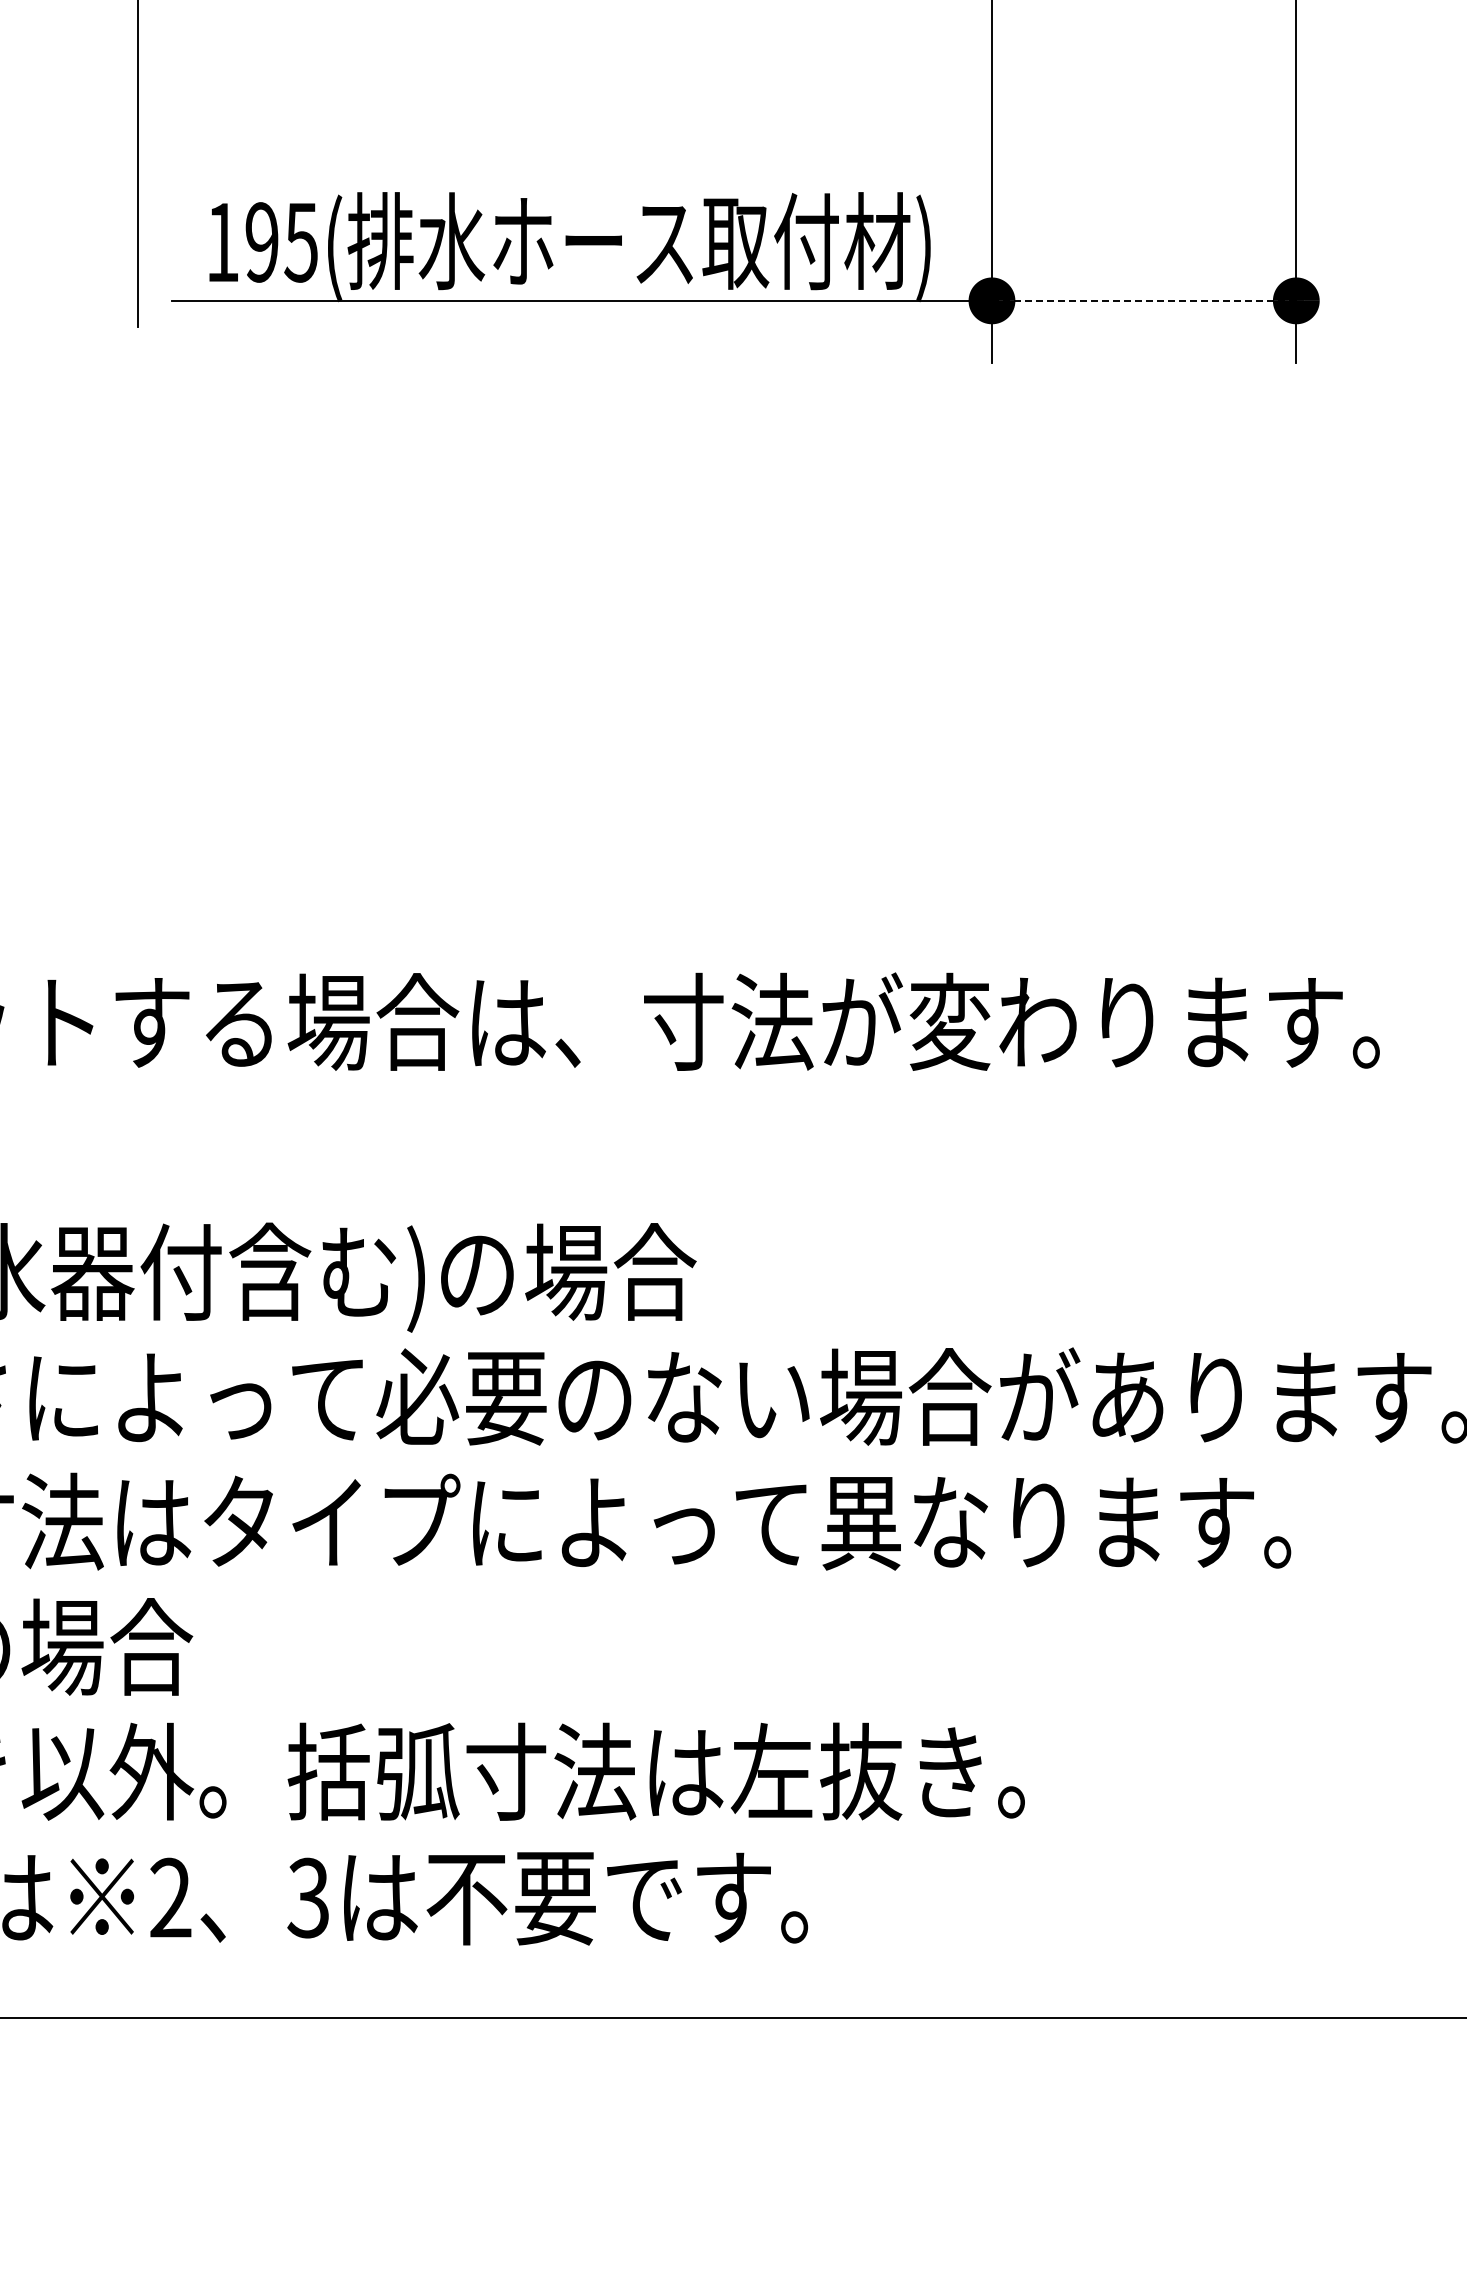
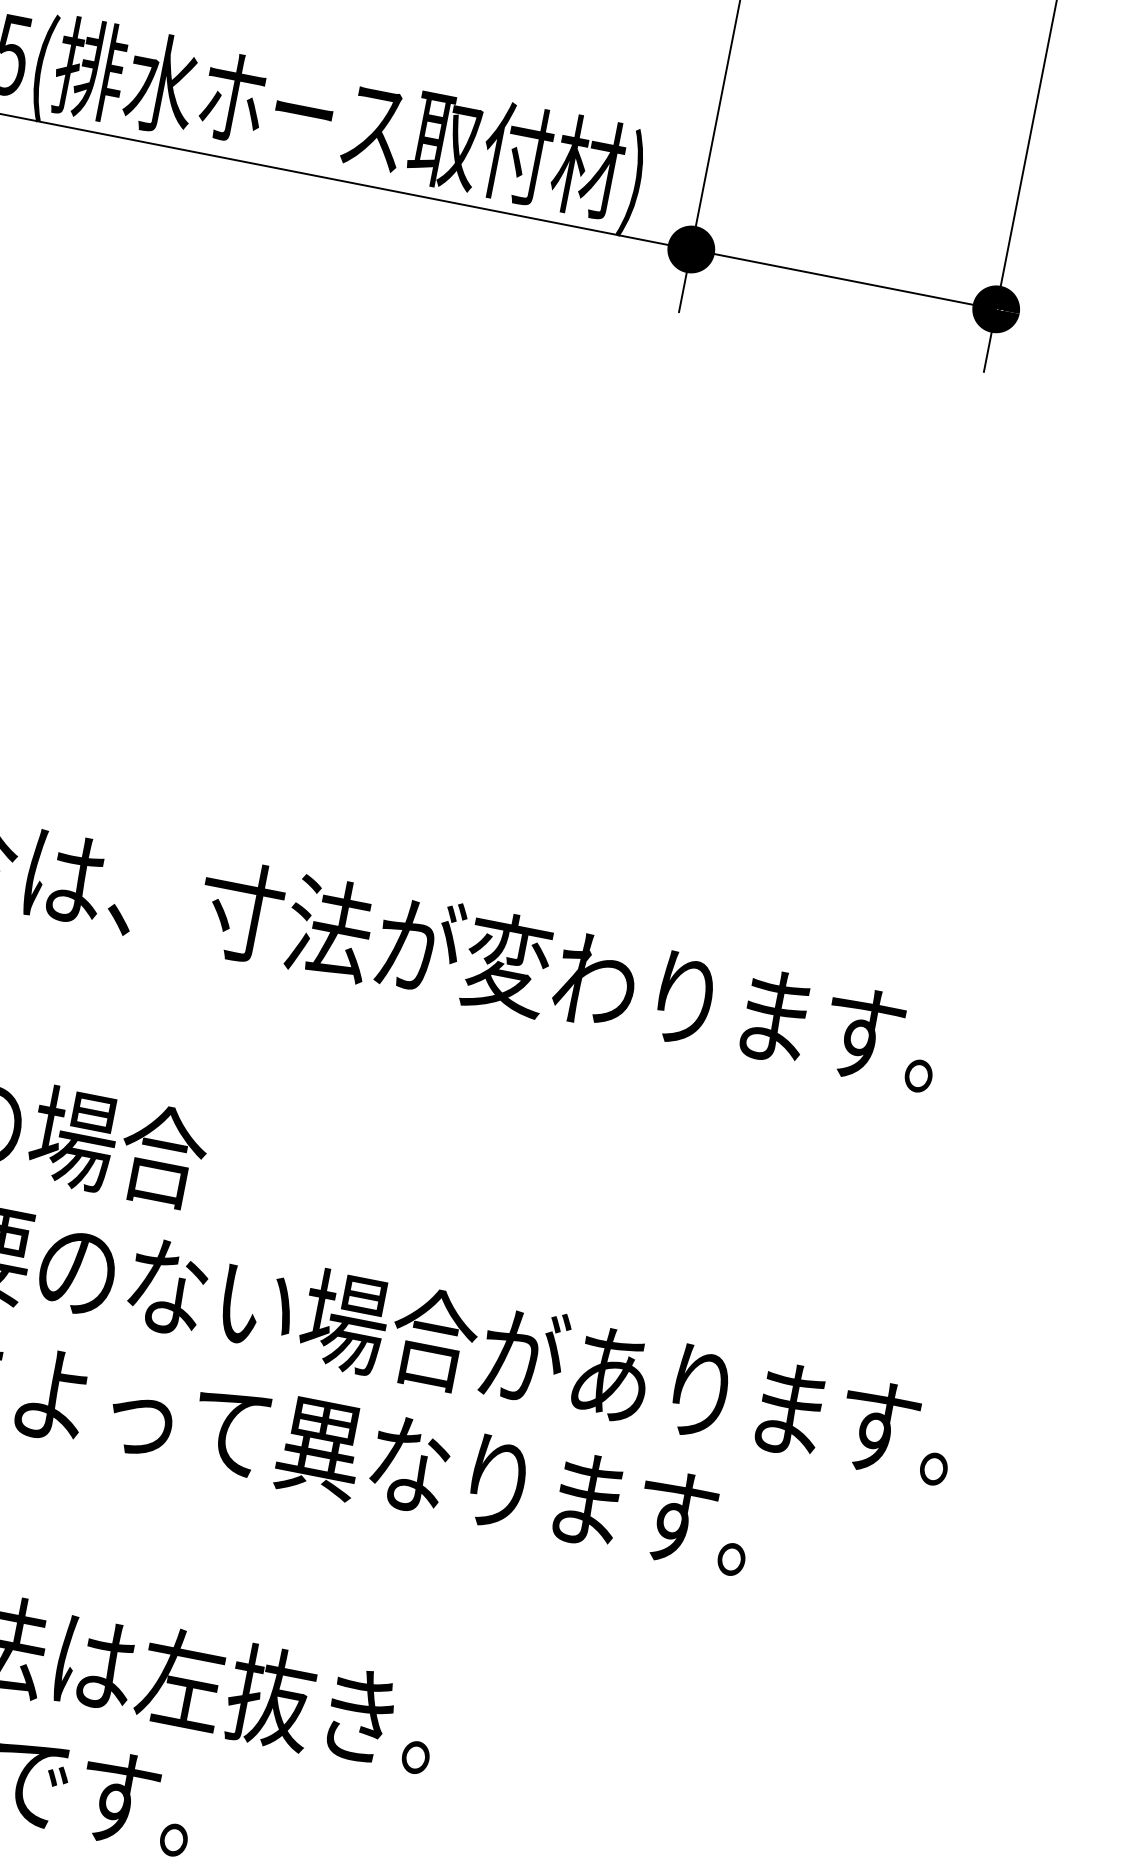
line: (1144, 300) -> (844, 279), dashed -> solid

